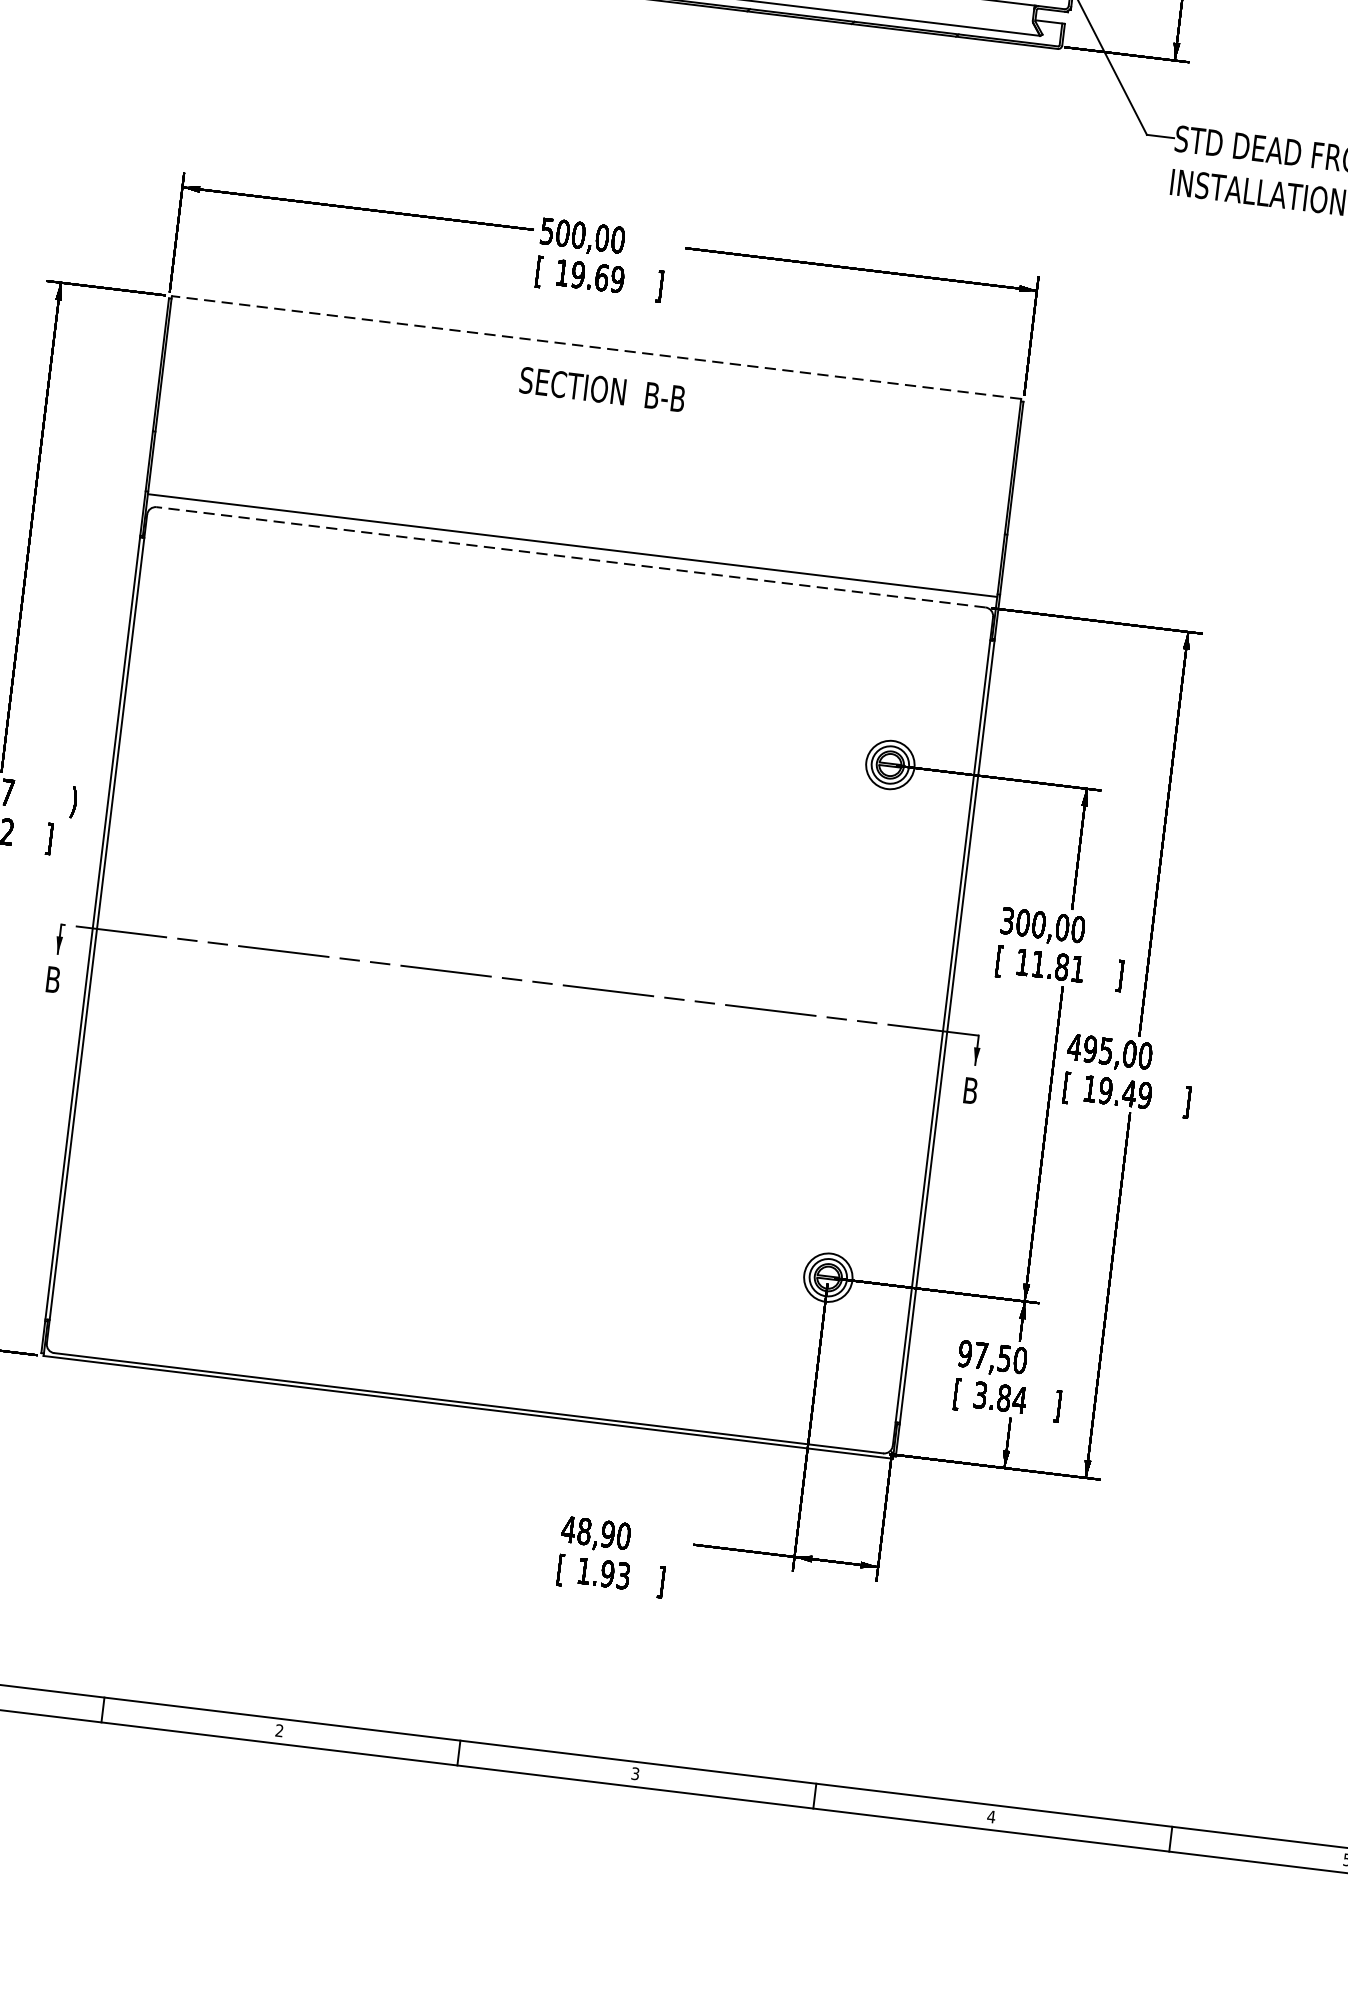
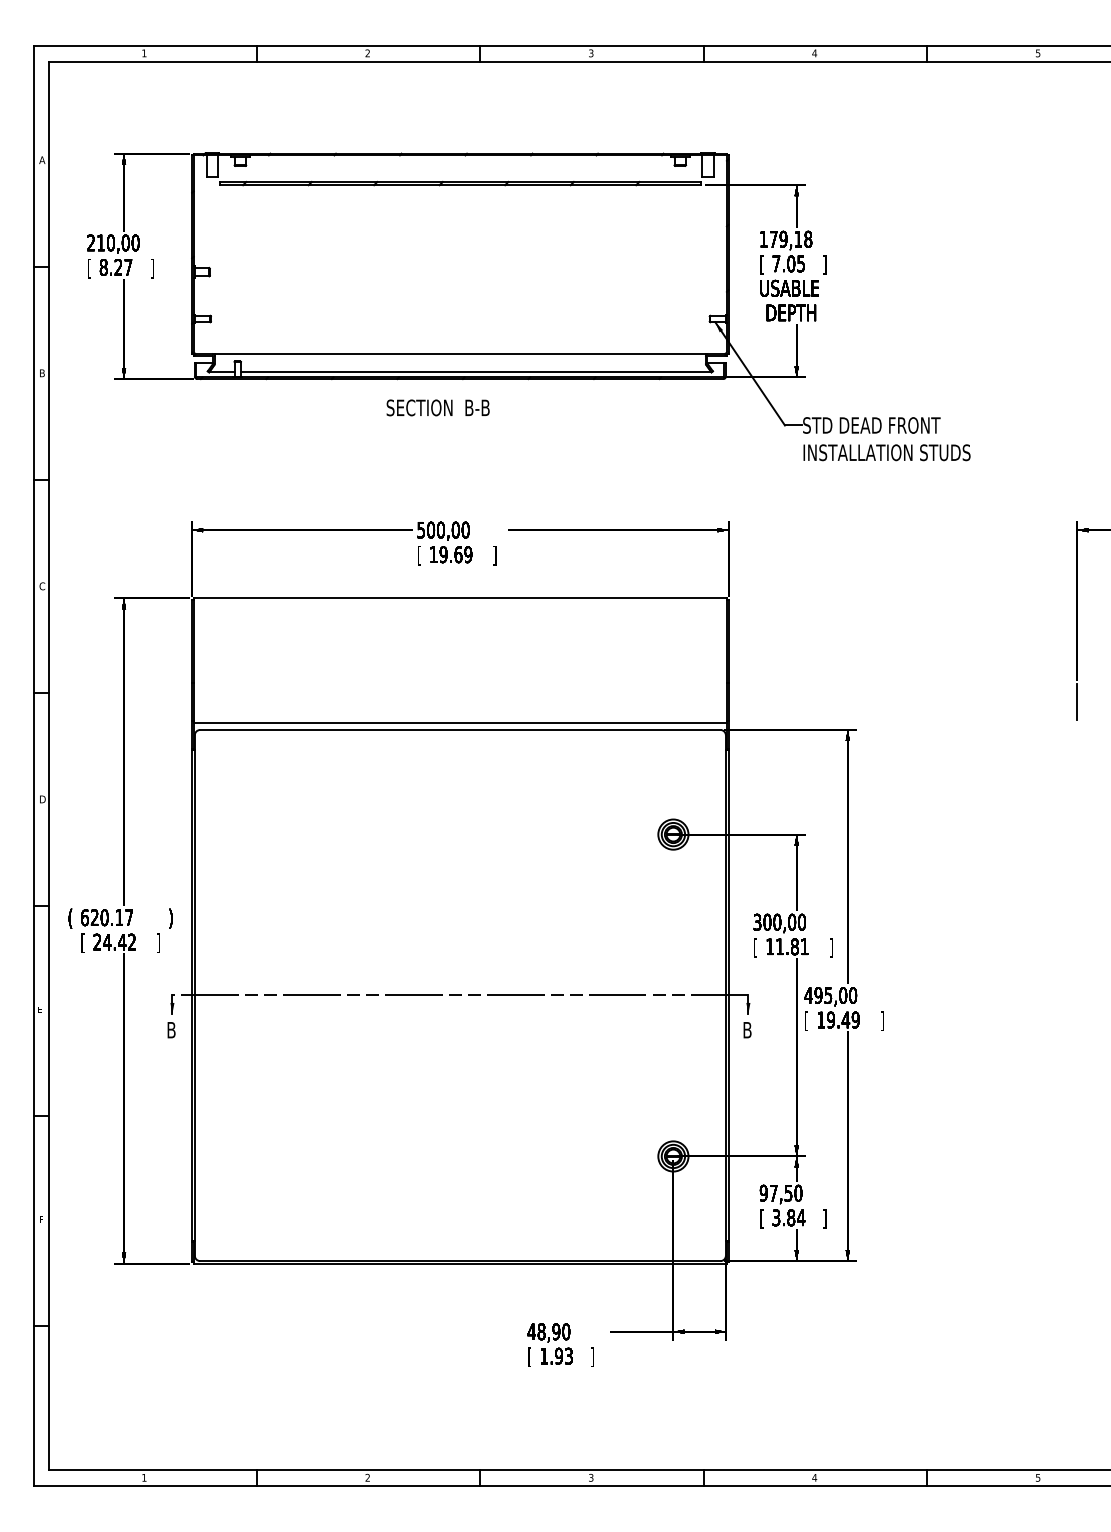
line: (596, 347) -> (460, 598), dashed -> solid
text: (601, 388) -> (437, 407), moved
line: (569, 557) -> (459, 730), dashed -> solid

